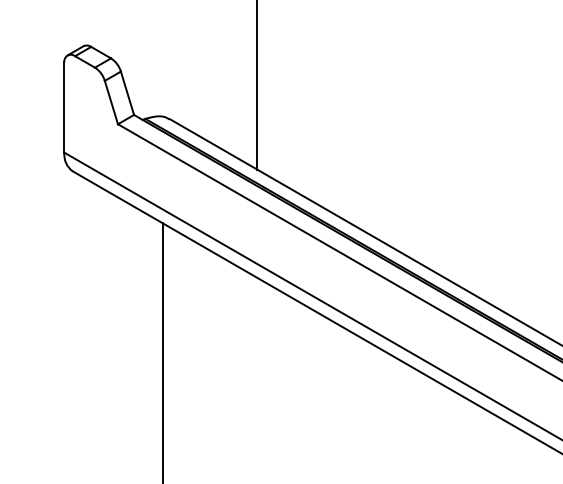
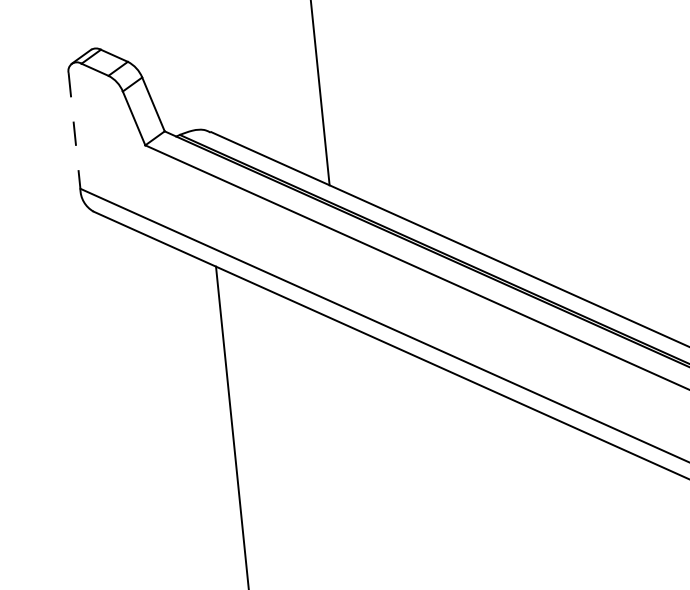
line: (64, 108) -> (74, 132), solid -> dashed

